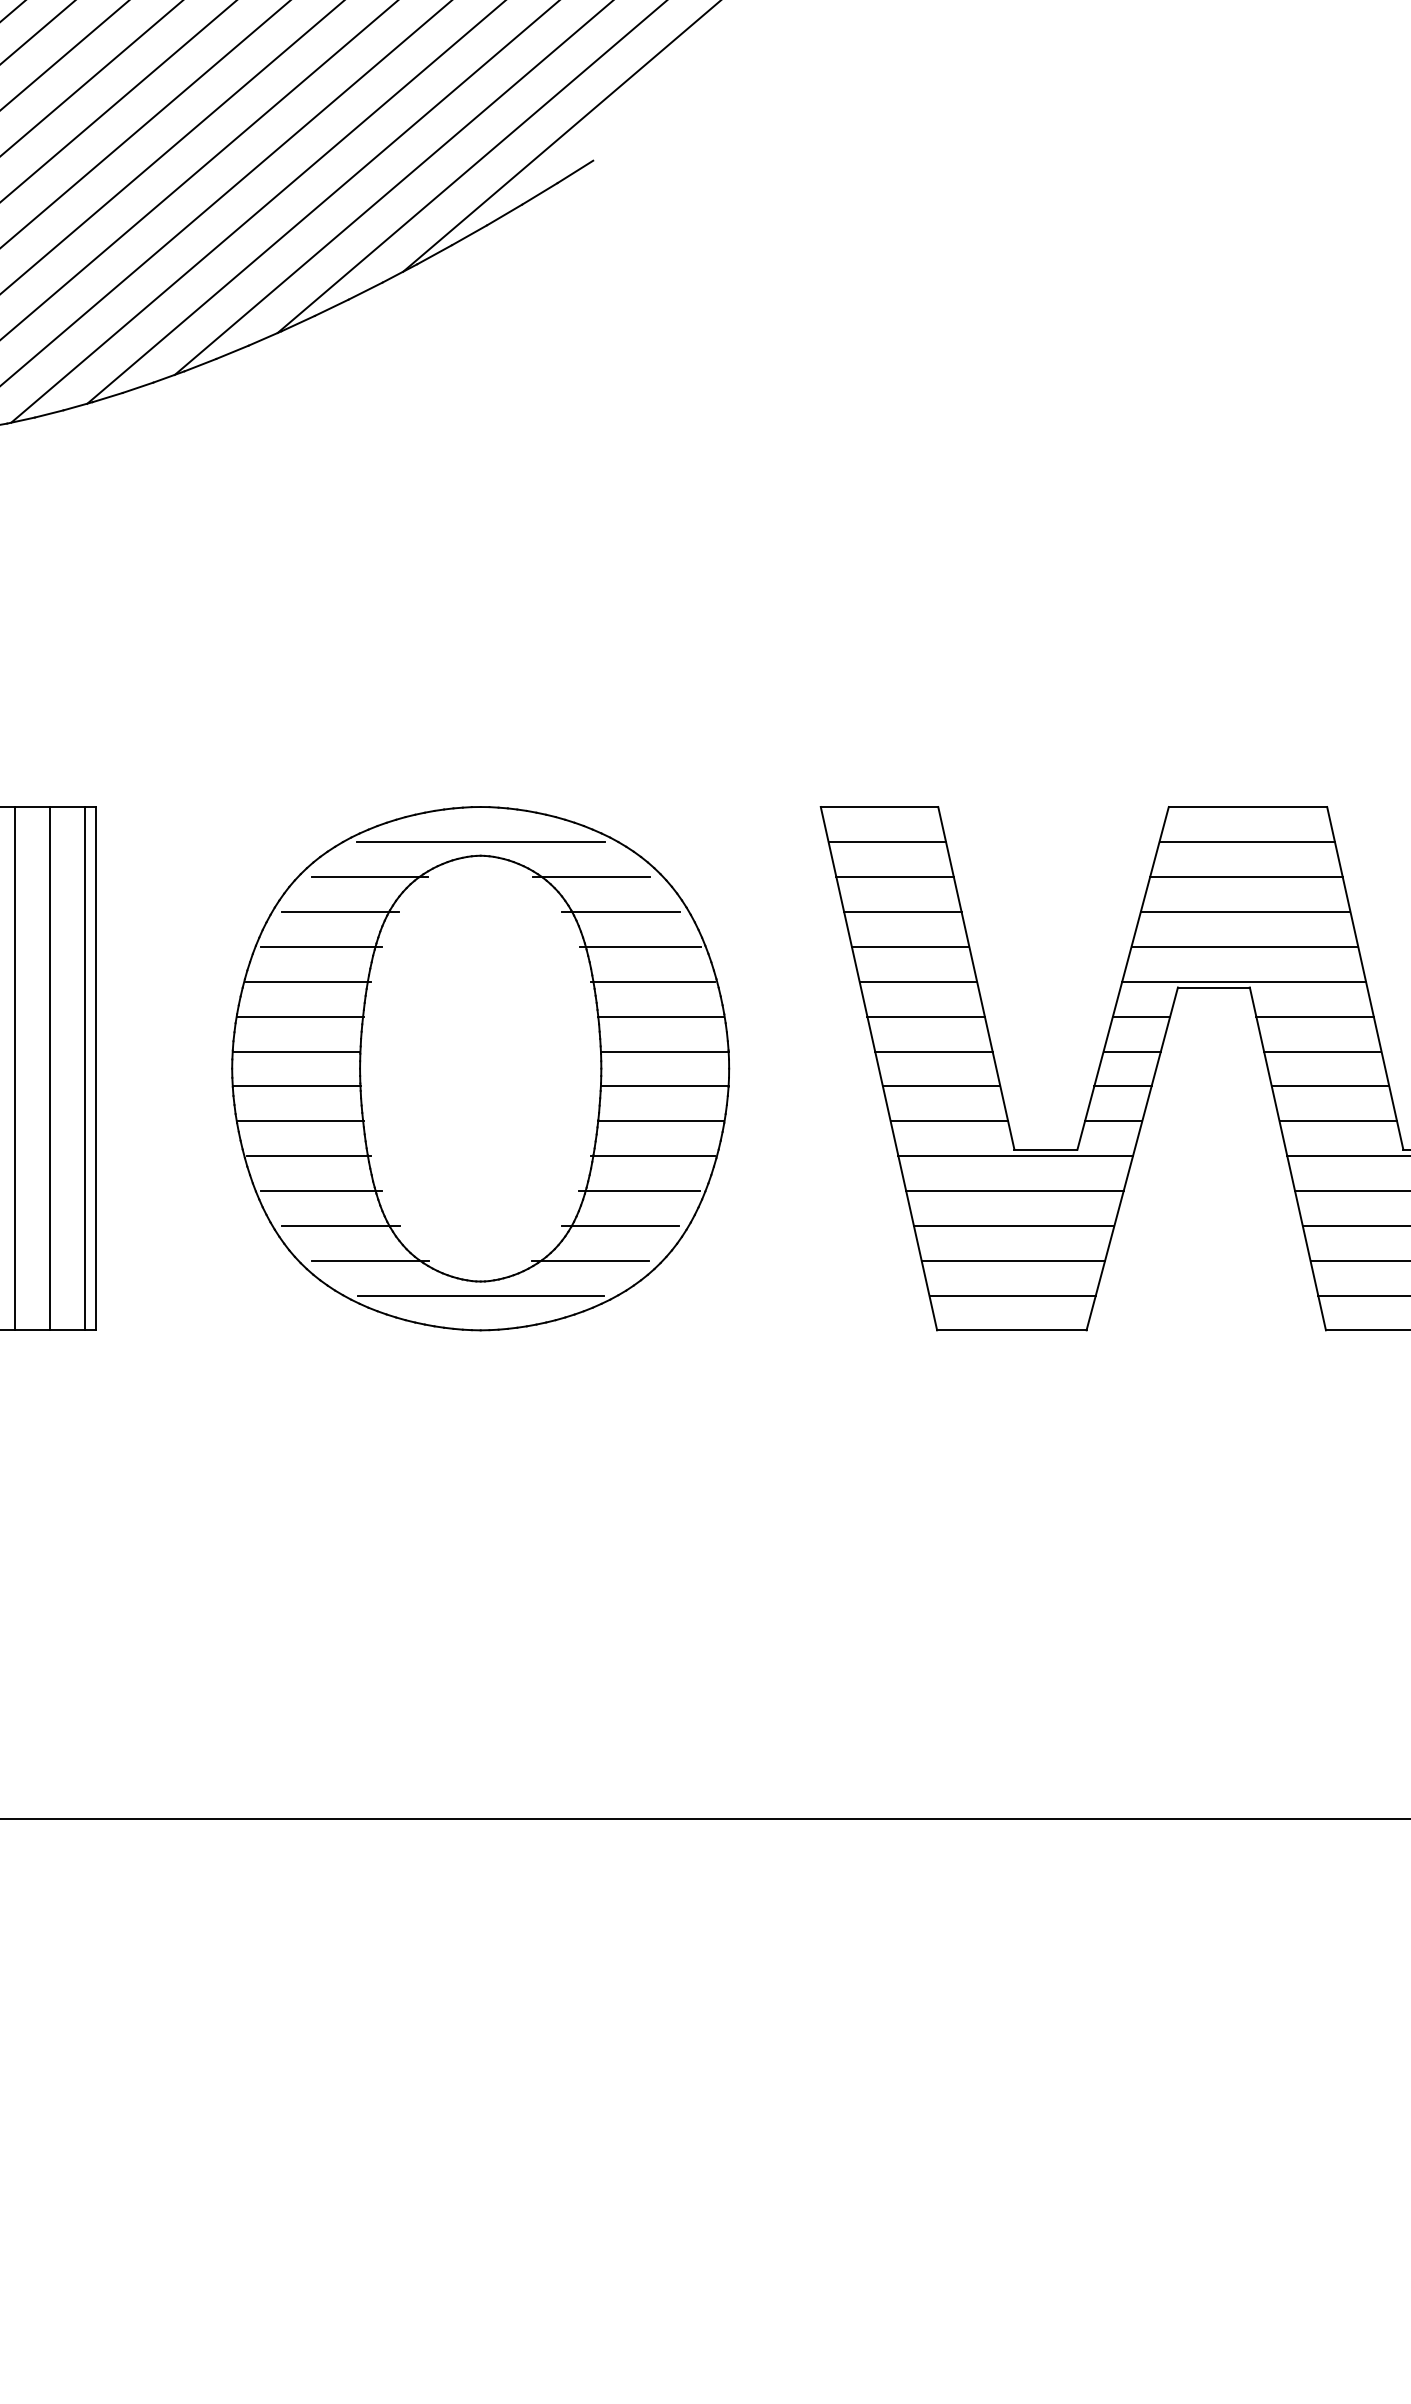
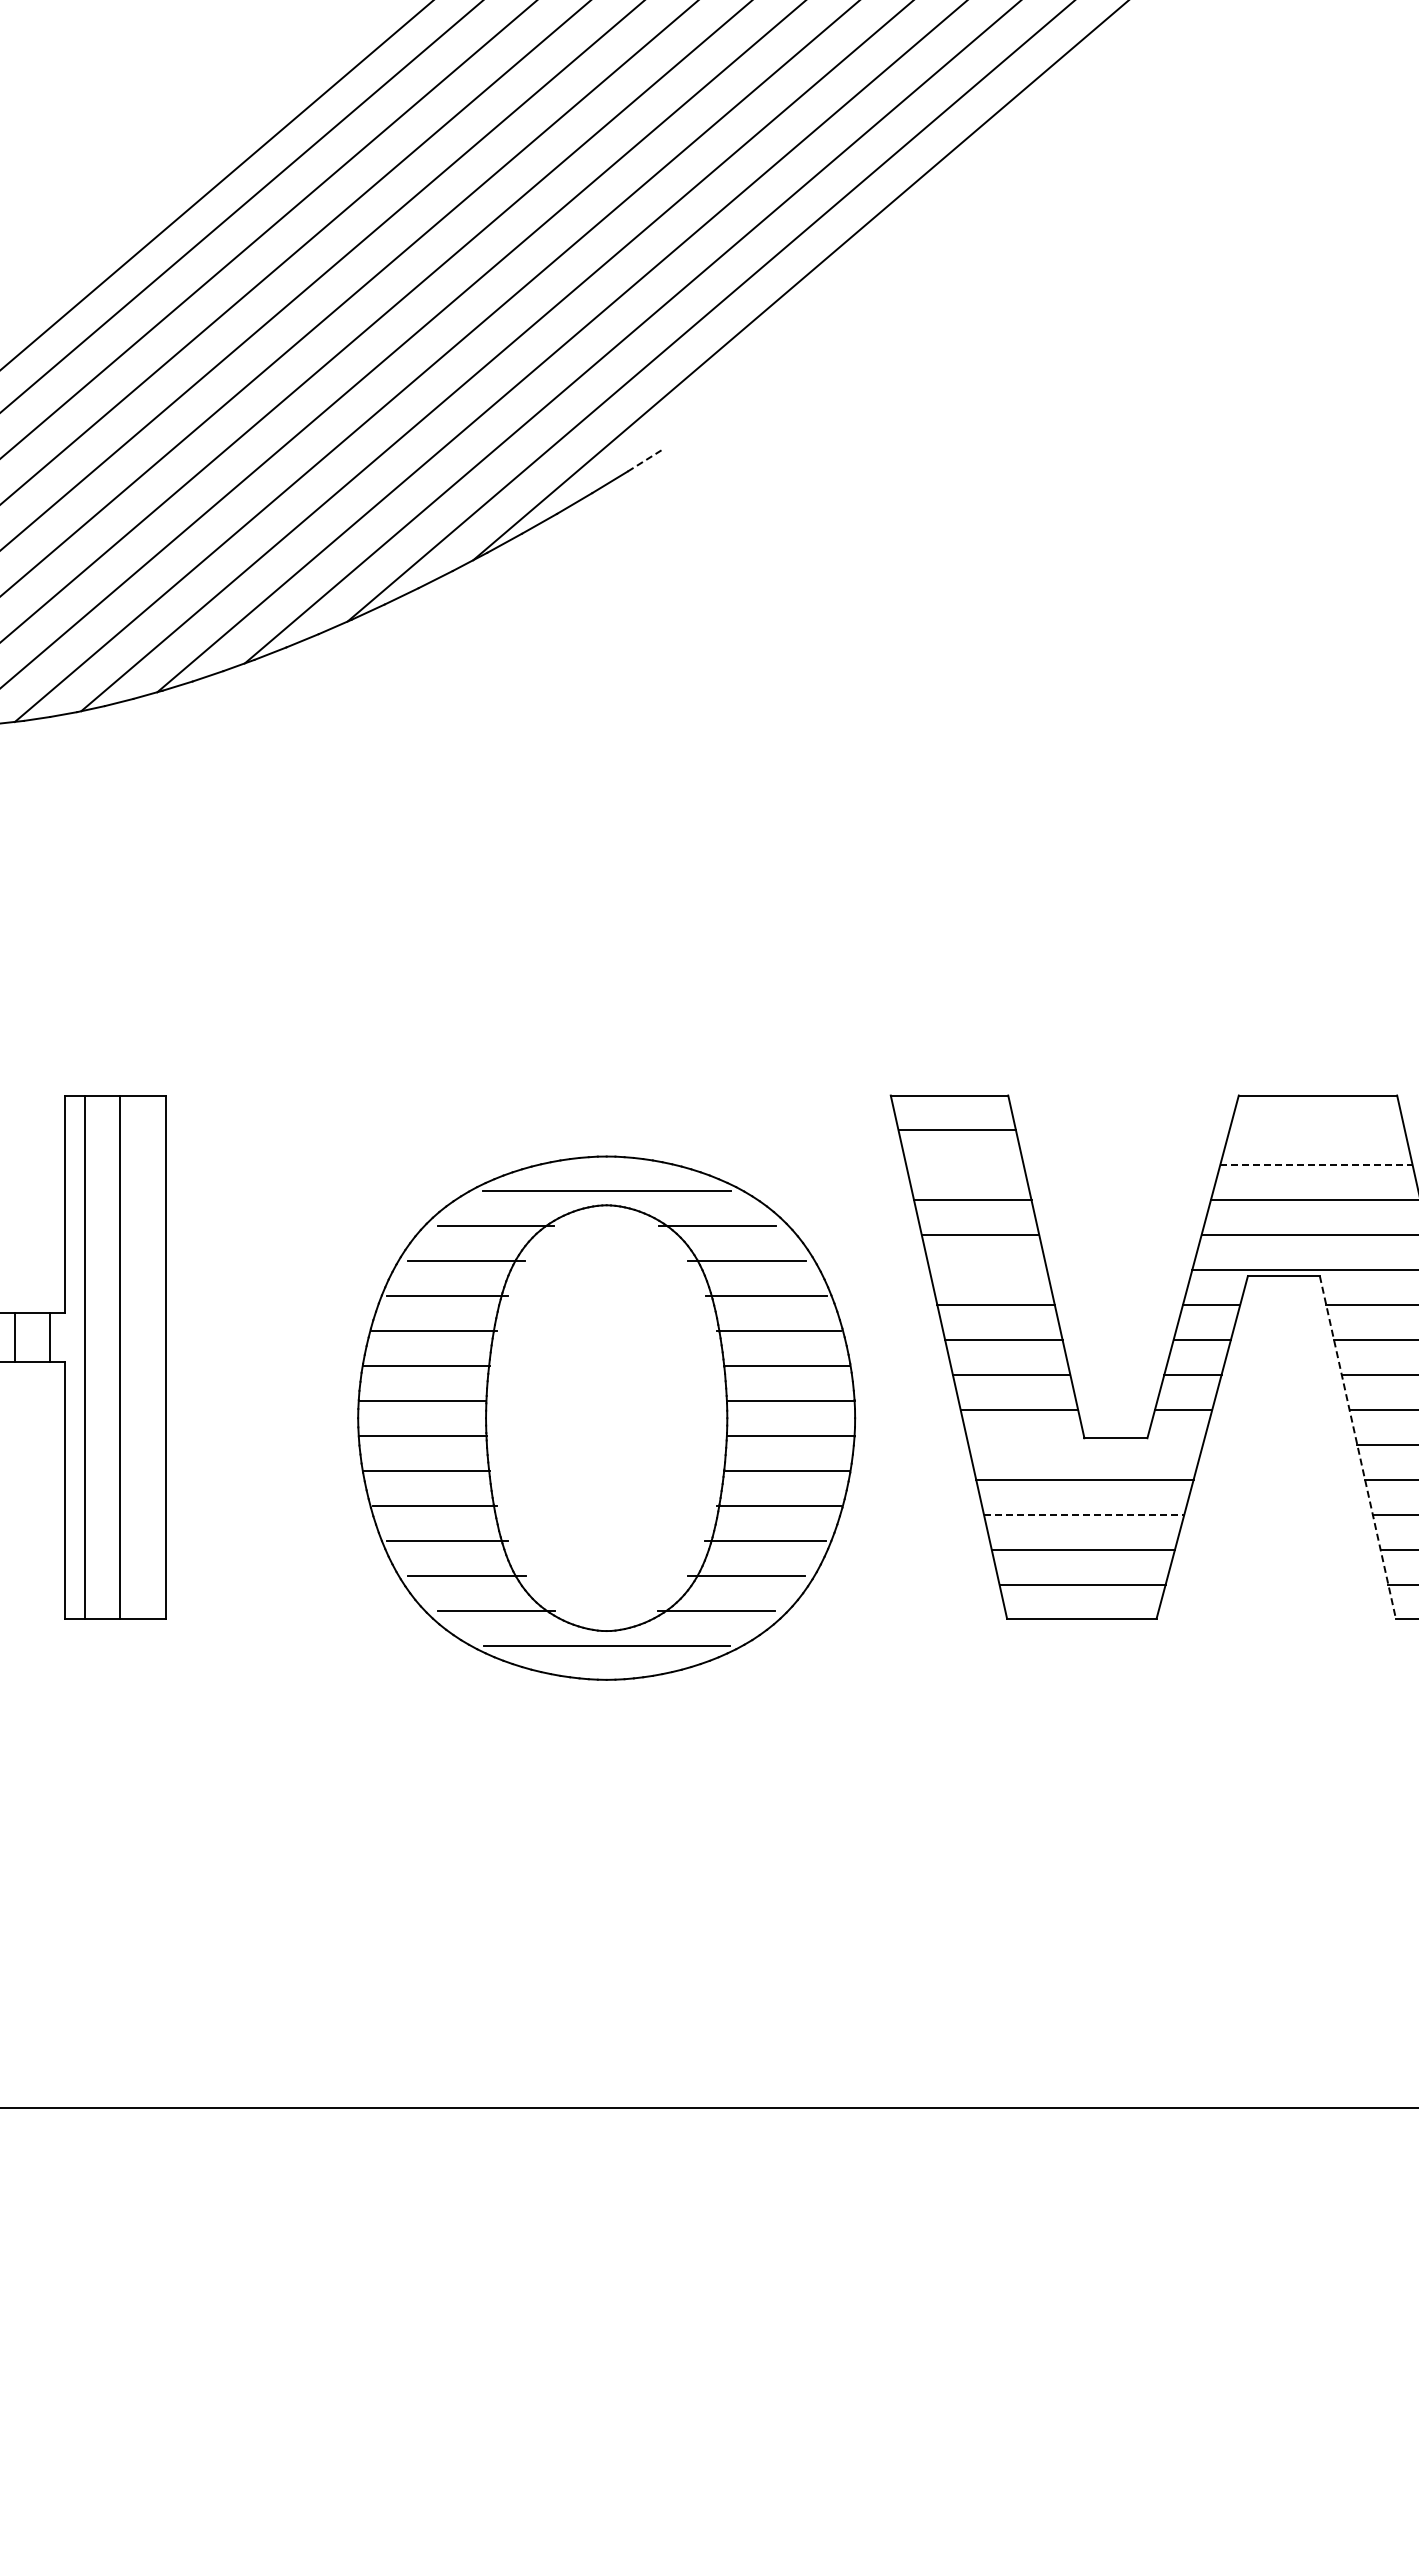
line: (575, 171) -> (645, 460), solid -> dashed
line: (1246, 841) -> (1316, 1130), removed
line: (894, 876) -> (964, 1165), removed
line: (1246, 876) -> (1316, 1165), solid -> dashed
line: (918, 981) -> (988, 1270), removed
line: (84, 1067) -> (154, 1356), removed
part: (480, 1067) -> (606, 1417), moved
line: (1015, 1155) -> (1085, 1444), removed
line: (1287, 1158) -> (1357, 1447), solid -> dashed
line: (1014, 1225) -> (1084, 1514), solid -> dashed

